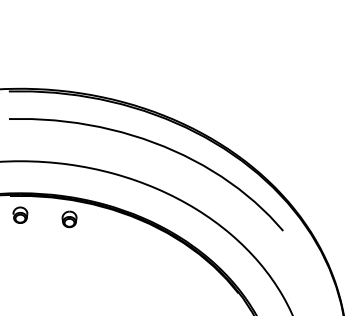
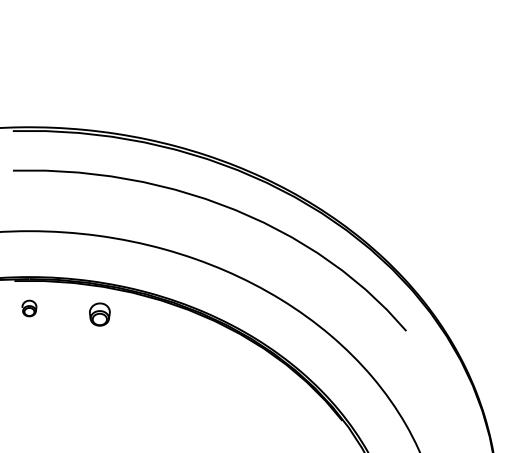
part: (20, 214) -> (29, 307), size x0.7

